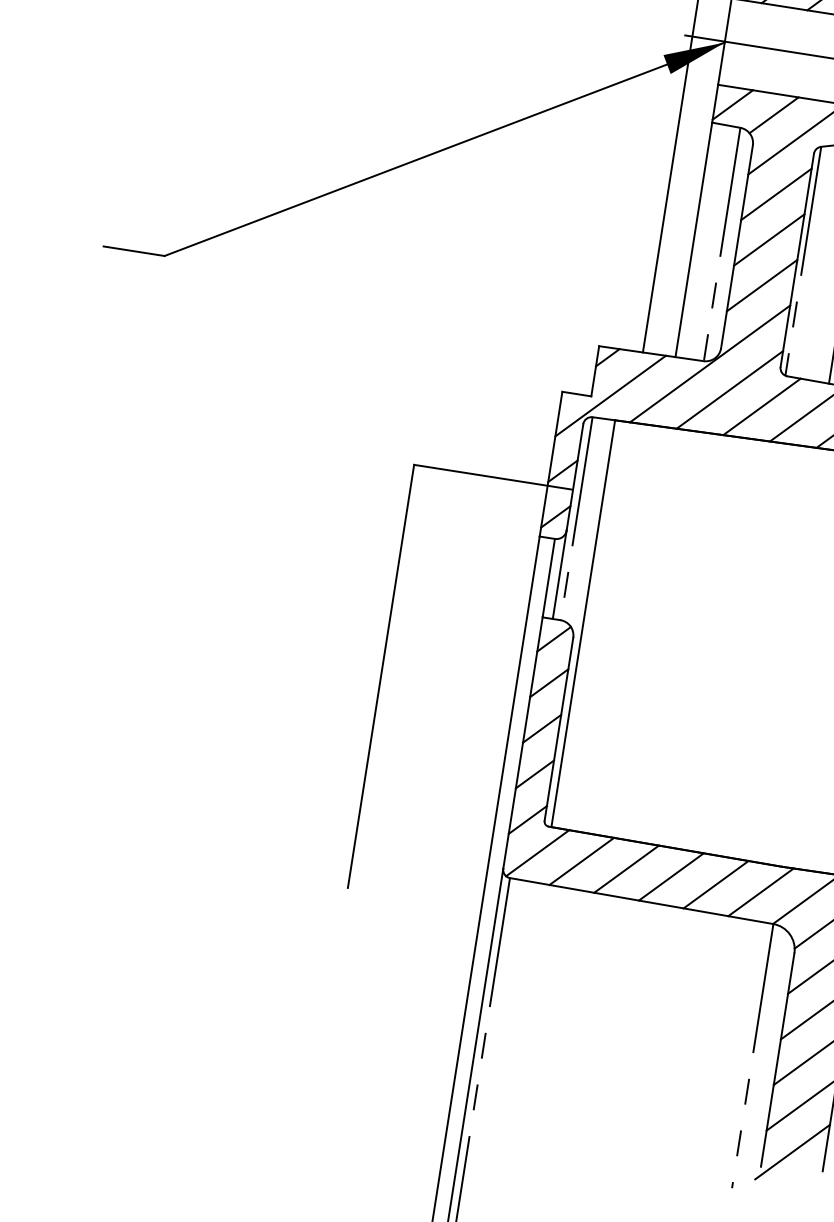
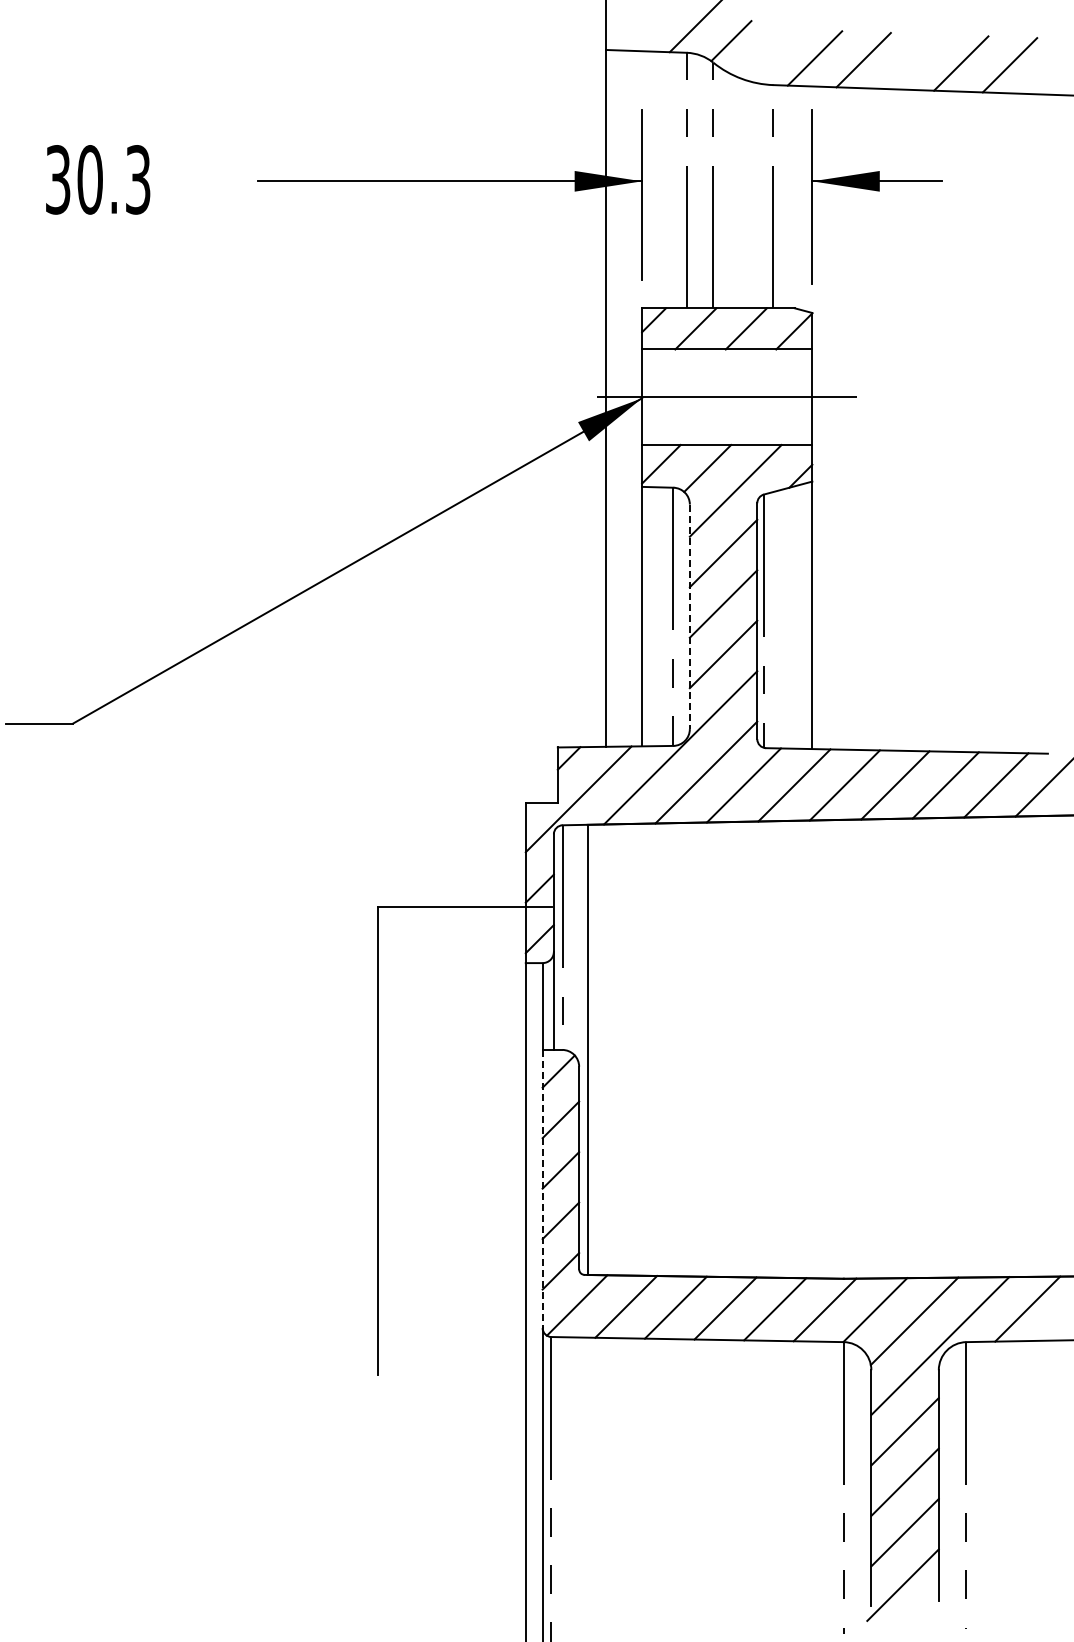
line: (736, 247) -> (689, 617), solid -> dashed
line: (522, 743) -> (542, 1189), solid -> dashed

